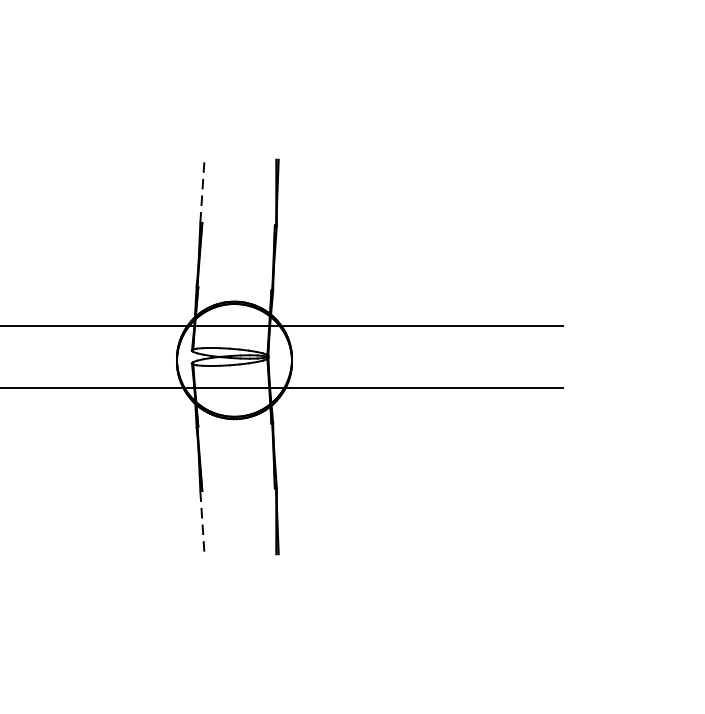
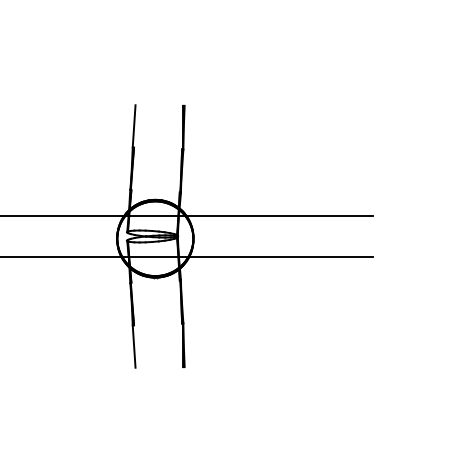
line: (203, 189) -> (134, 125), dashed -> solid
line: (203, 524) -> (134, 347), dashed -> solid

